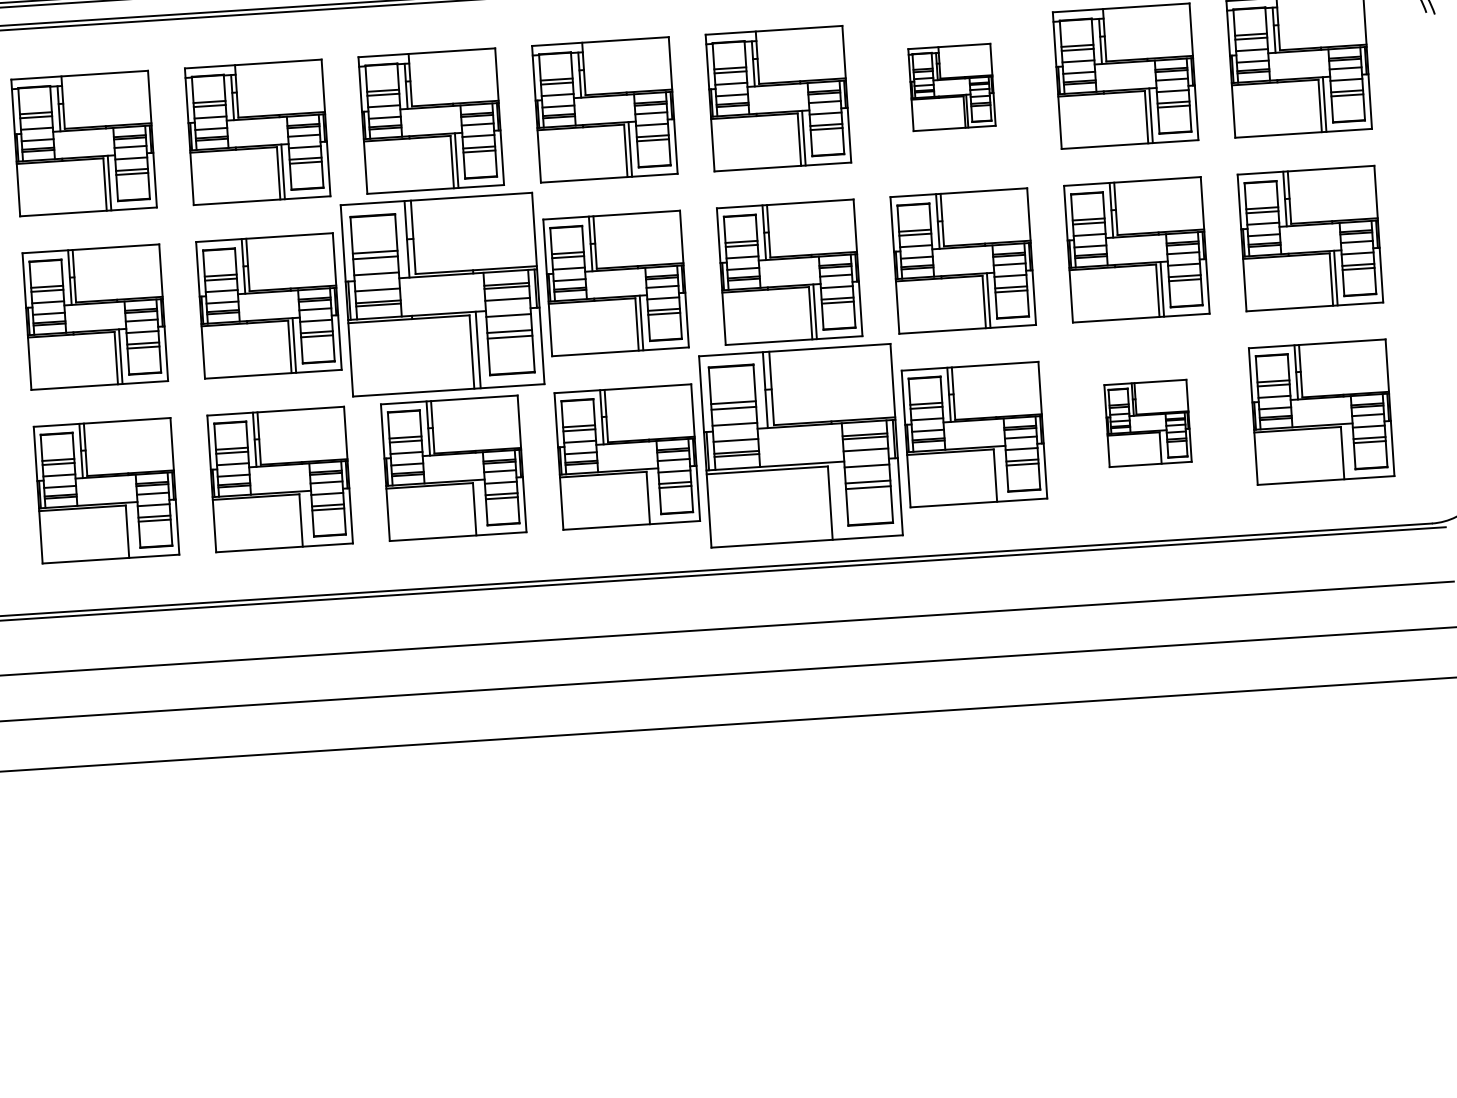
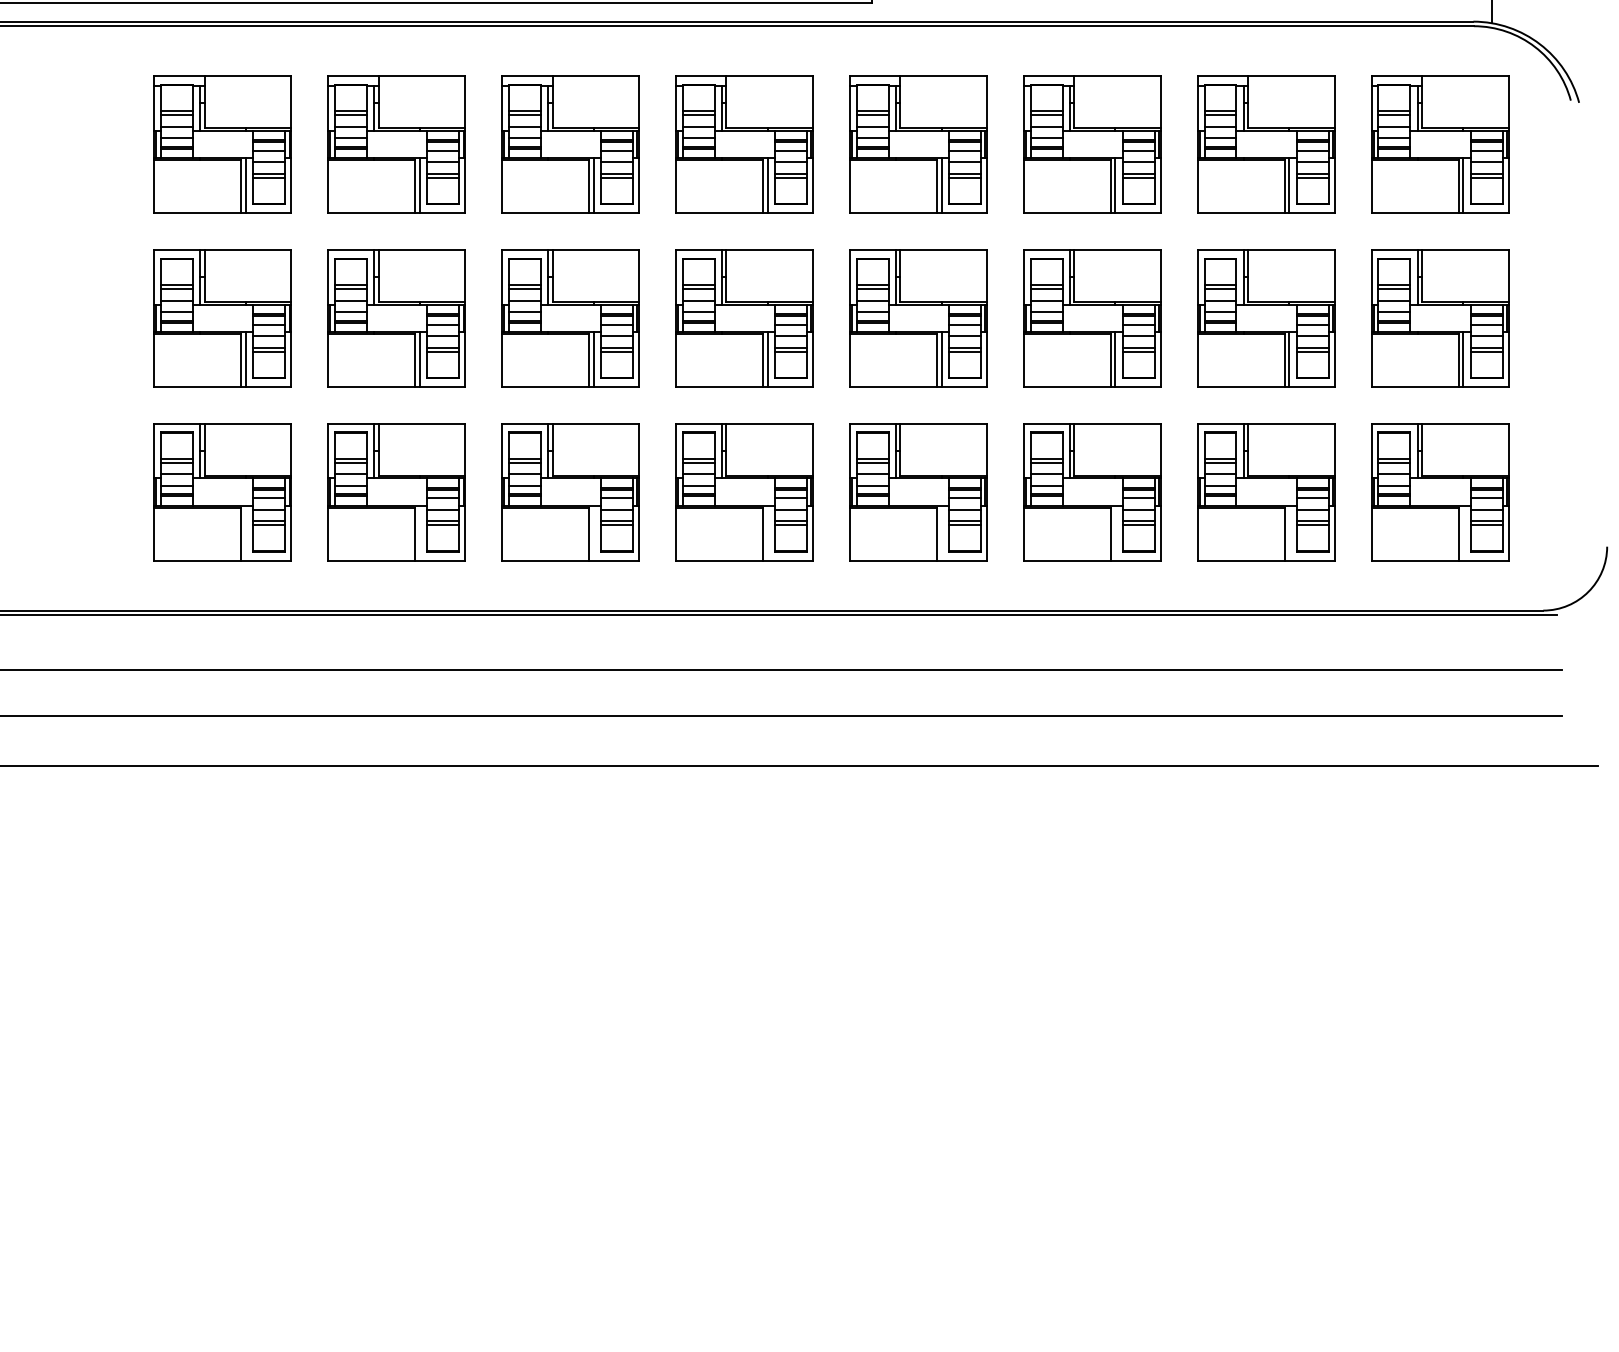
part: (951, 87) -> (1092, 144), size x1.67
part: (442, 294) -> (570, 318), size x0.71
part: (1148, 423) -> (1266, 492), size x1.67
part: (800, 446) -> (918, 492), size x0.71

